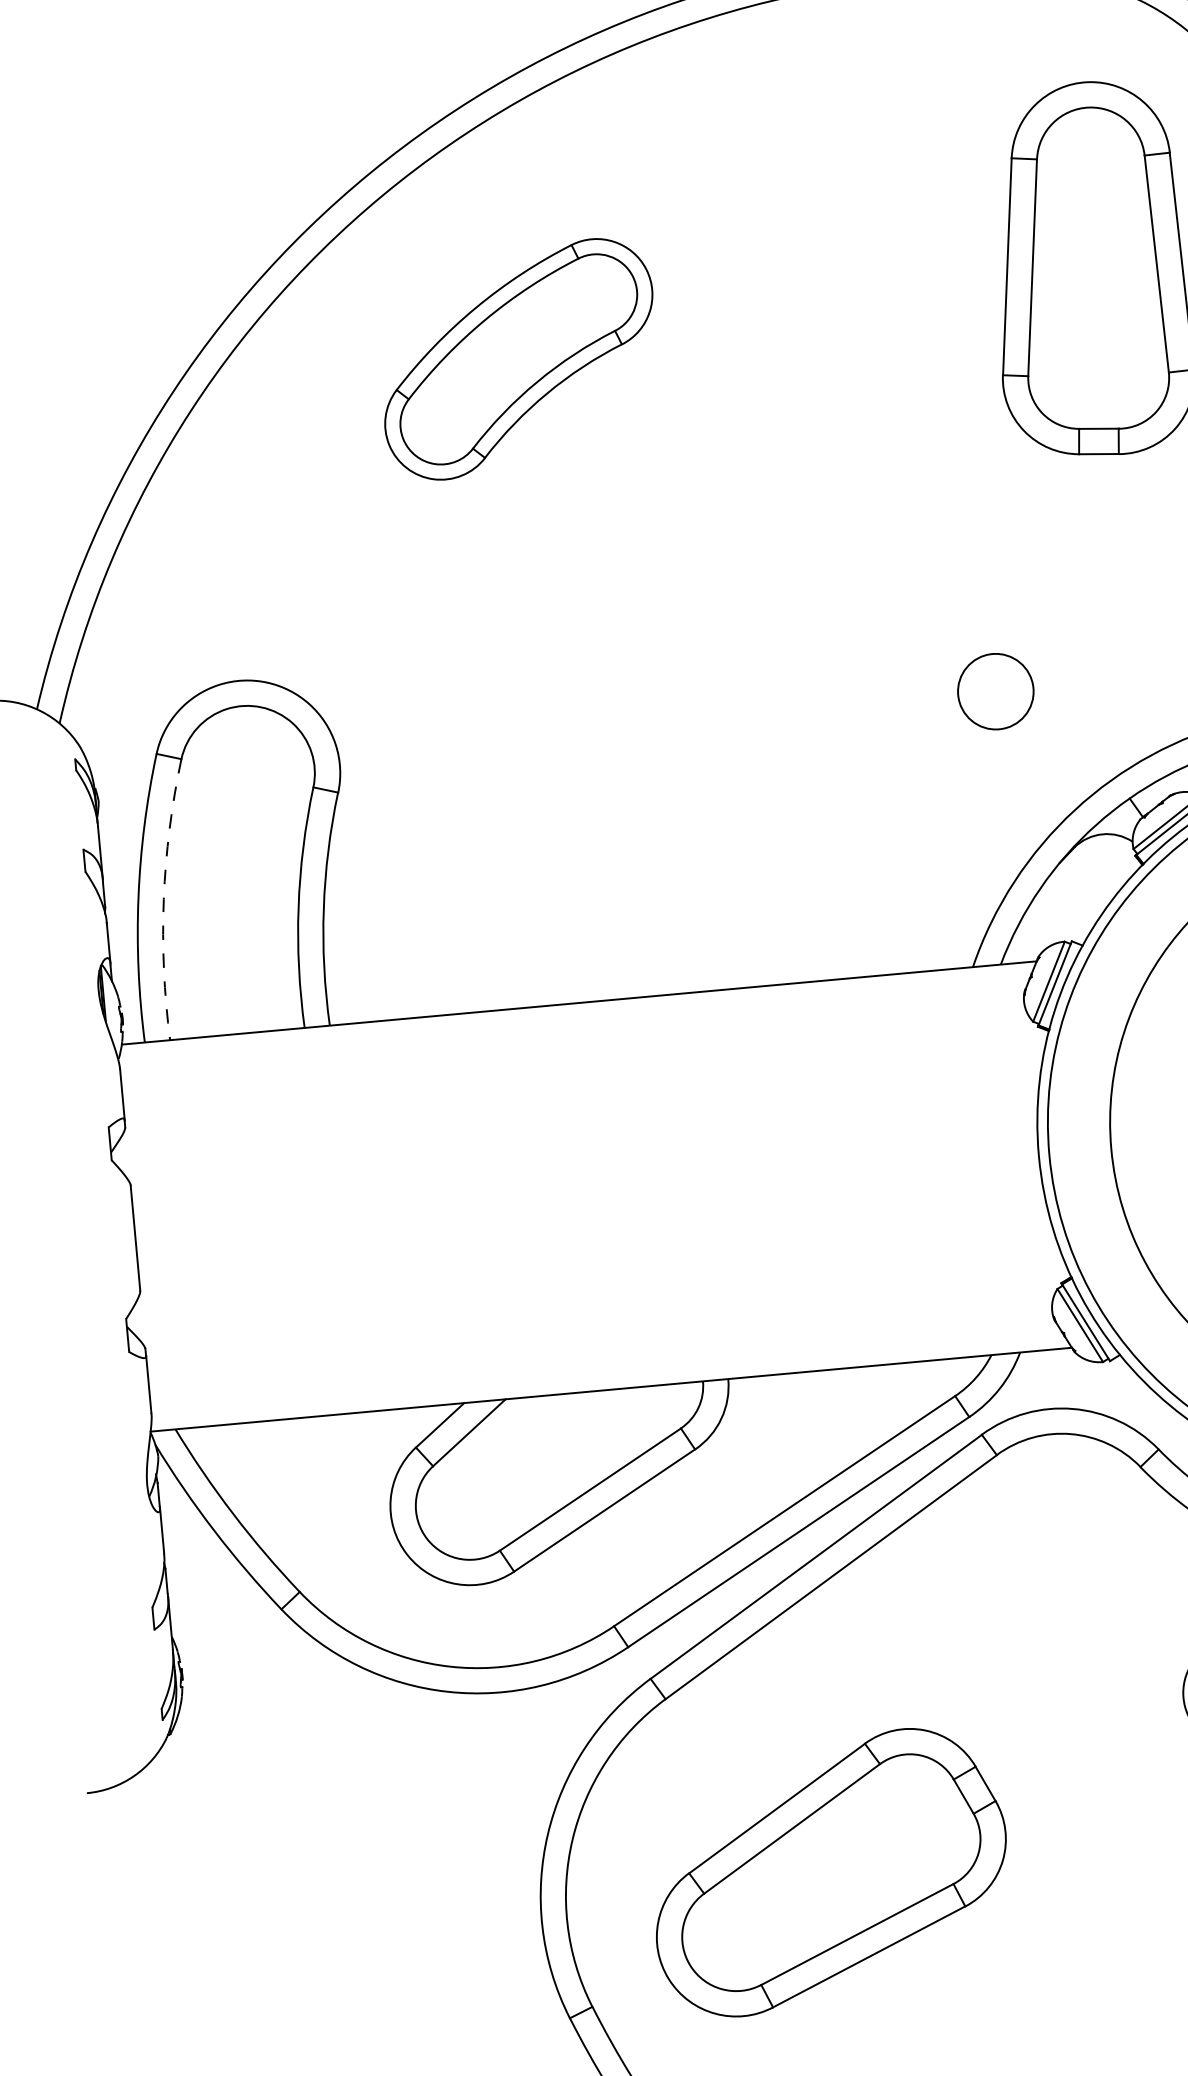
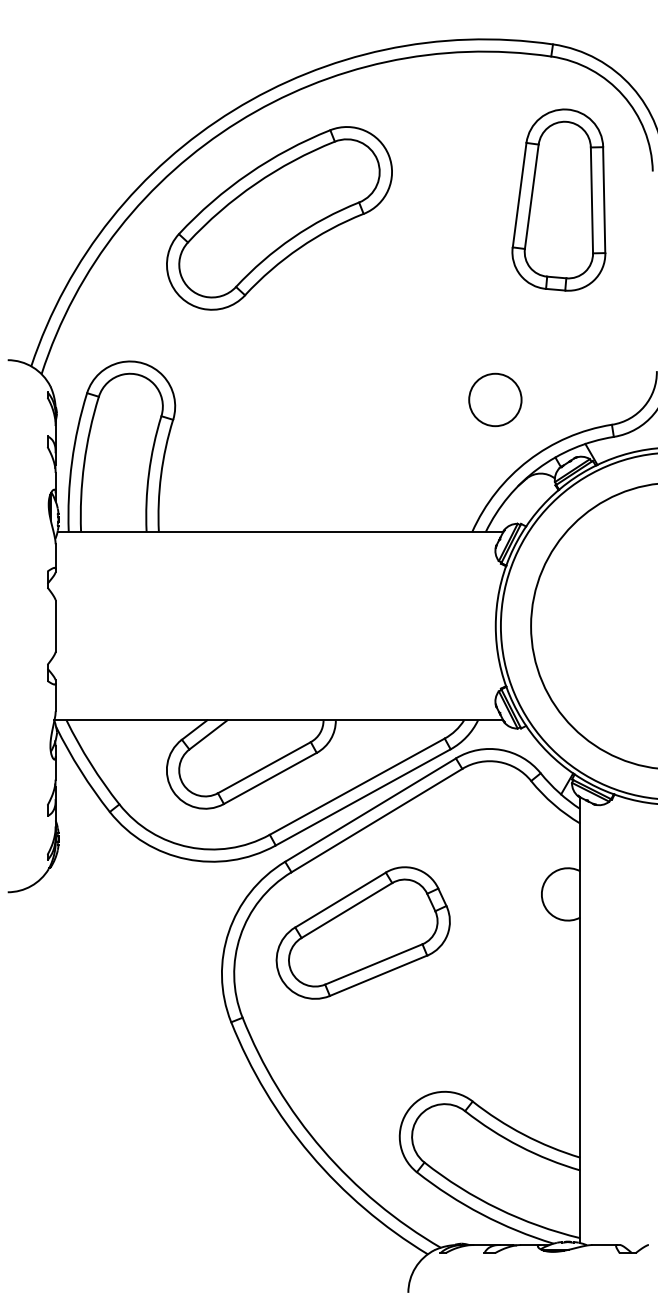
part: (518, 359) -> (279, 218), size x1.67
circle: (995, 690) -> (495, 399), size x1.43
arc: (164, 898) -> (84, 463), dashed -> solid
part: (828, 1871) -> (362, 932), moved

